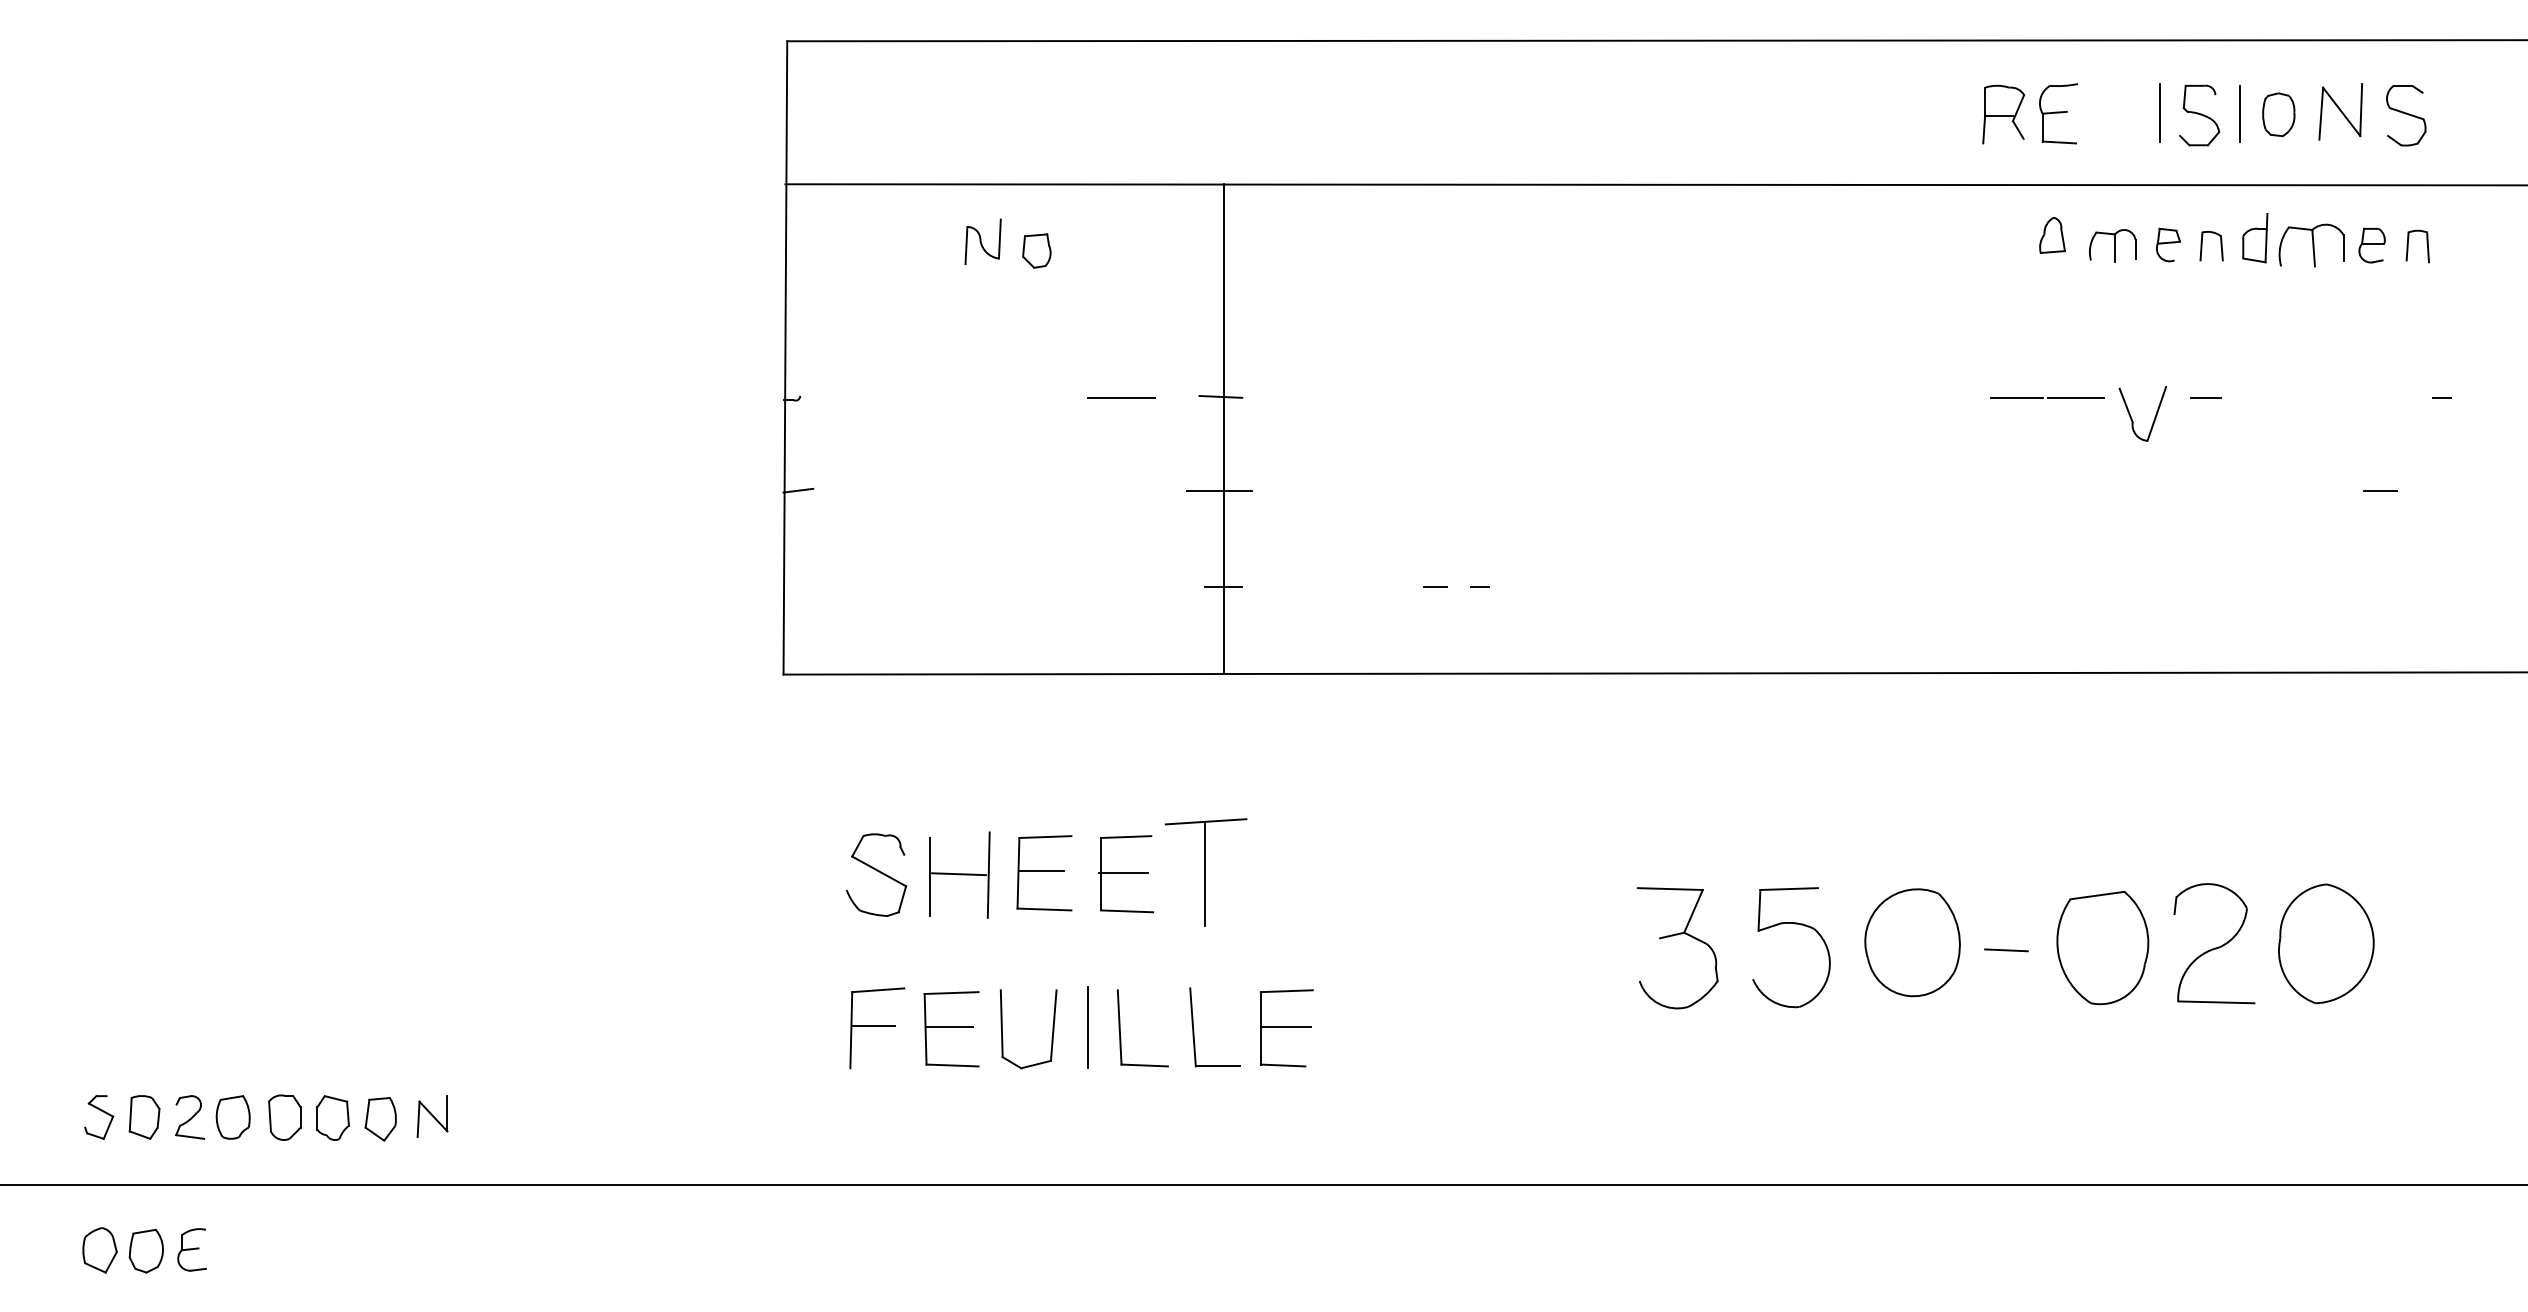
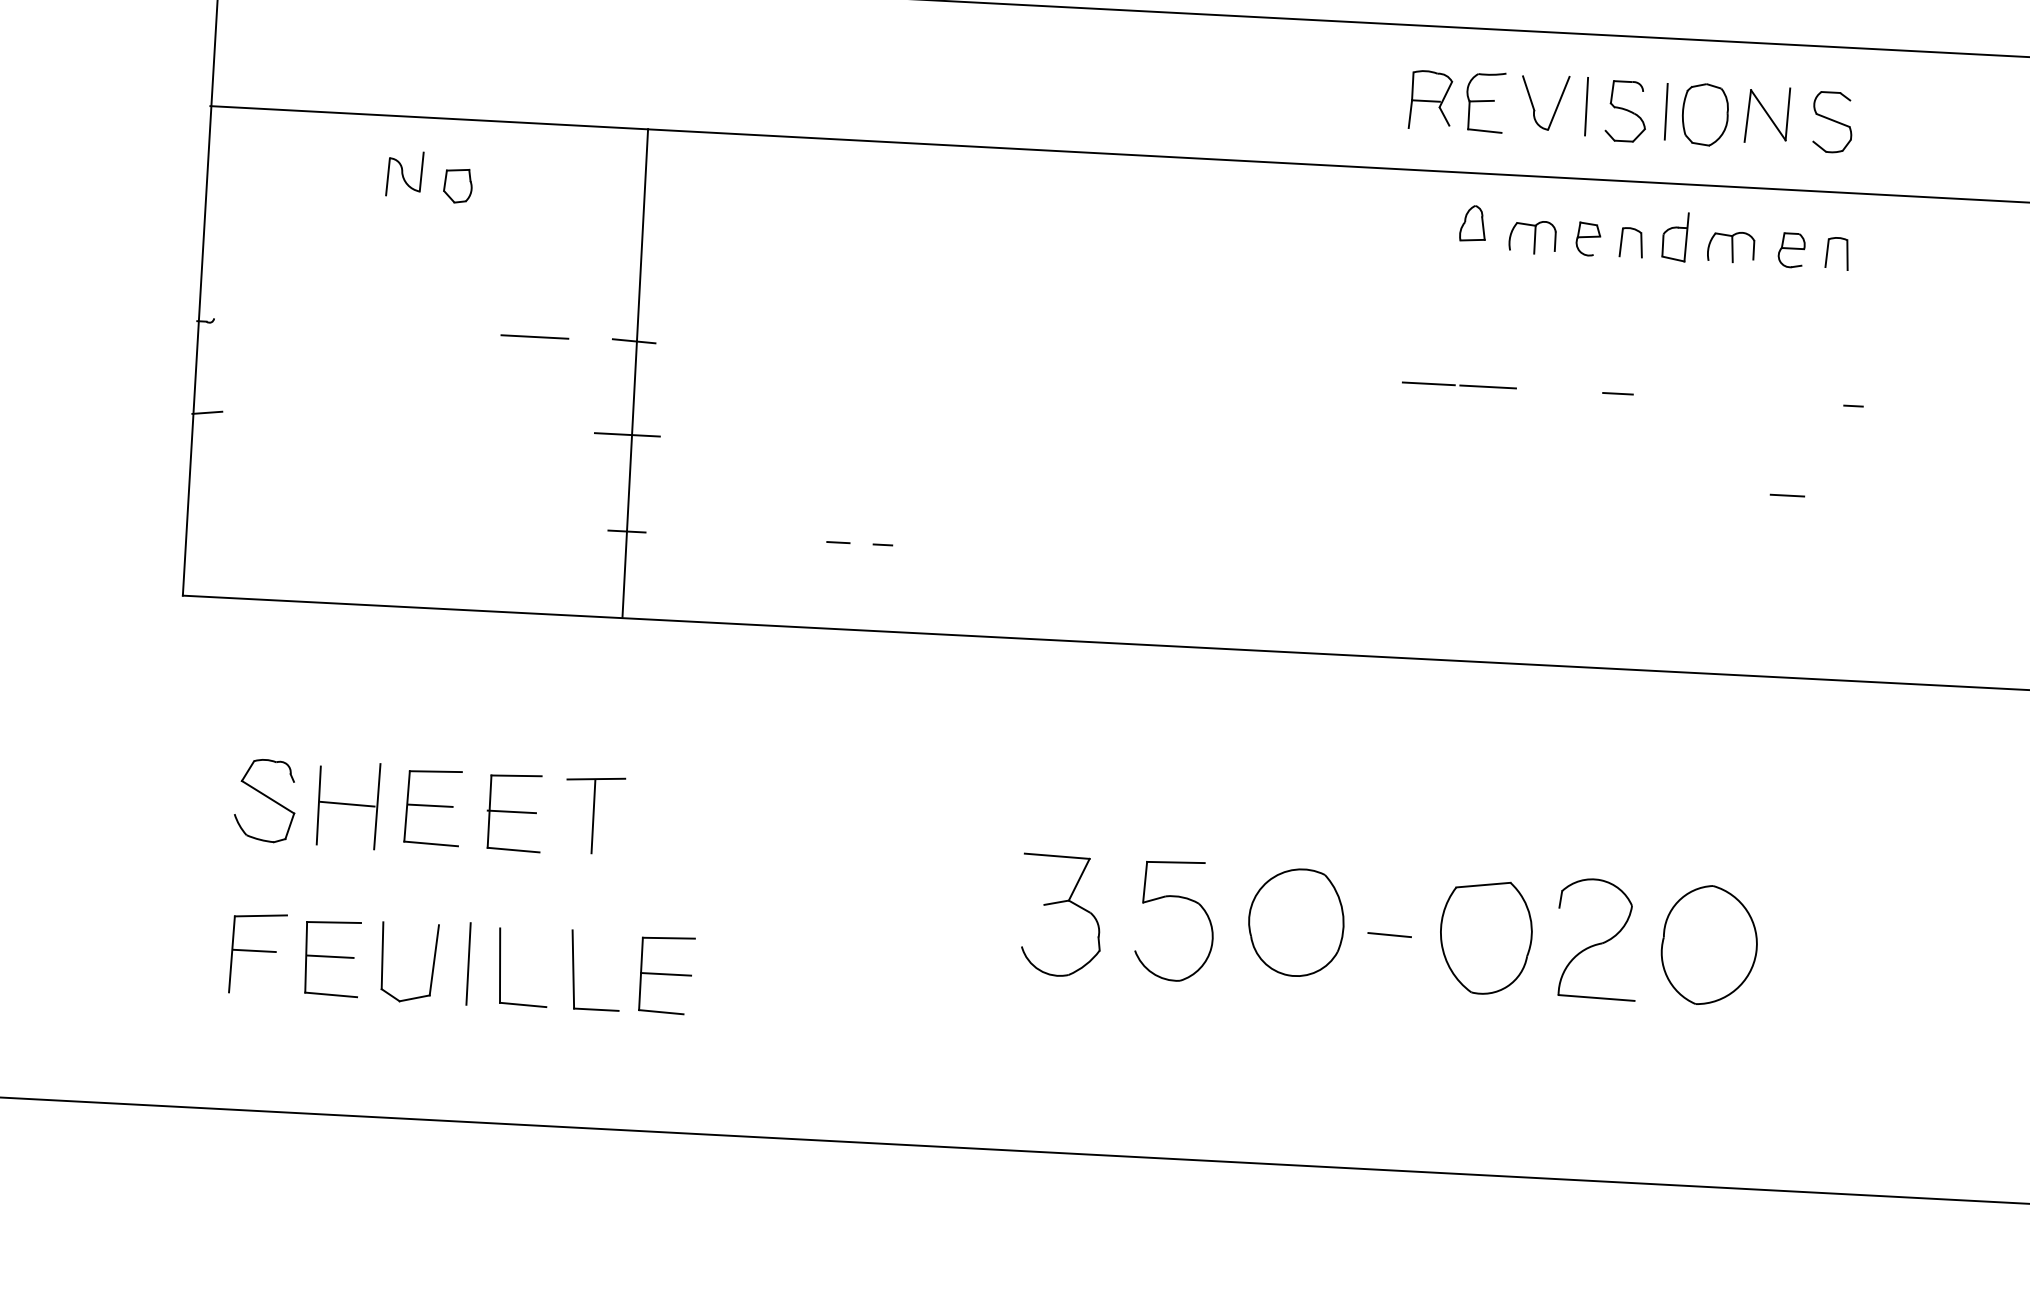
part: (2278, 114) -> (1705, 114), size x1.43
part: (2310, 245) -> (1730, 247), size x0.71
part: (2132, 418) -> (1534, 106), moved
part: (1205, 871) -> (593, 814), size x0.71

